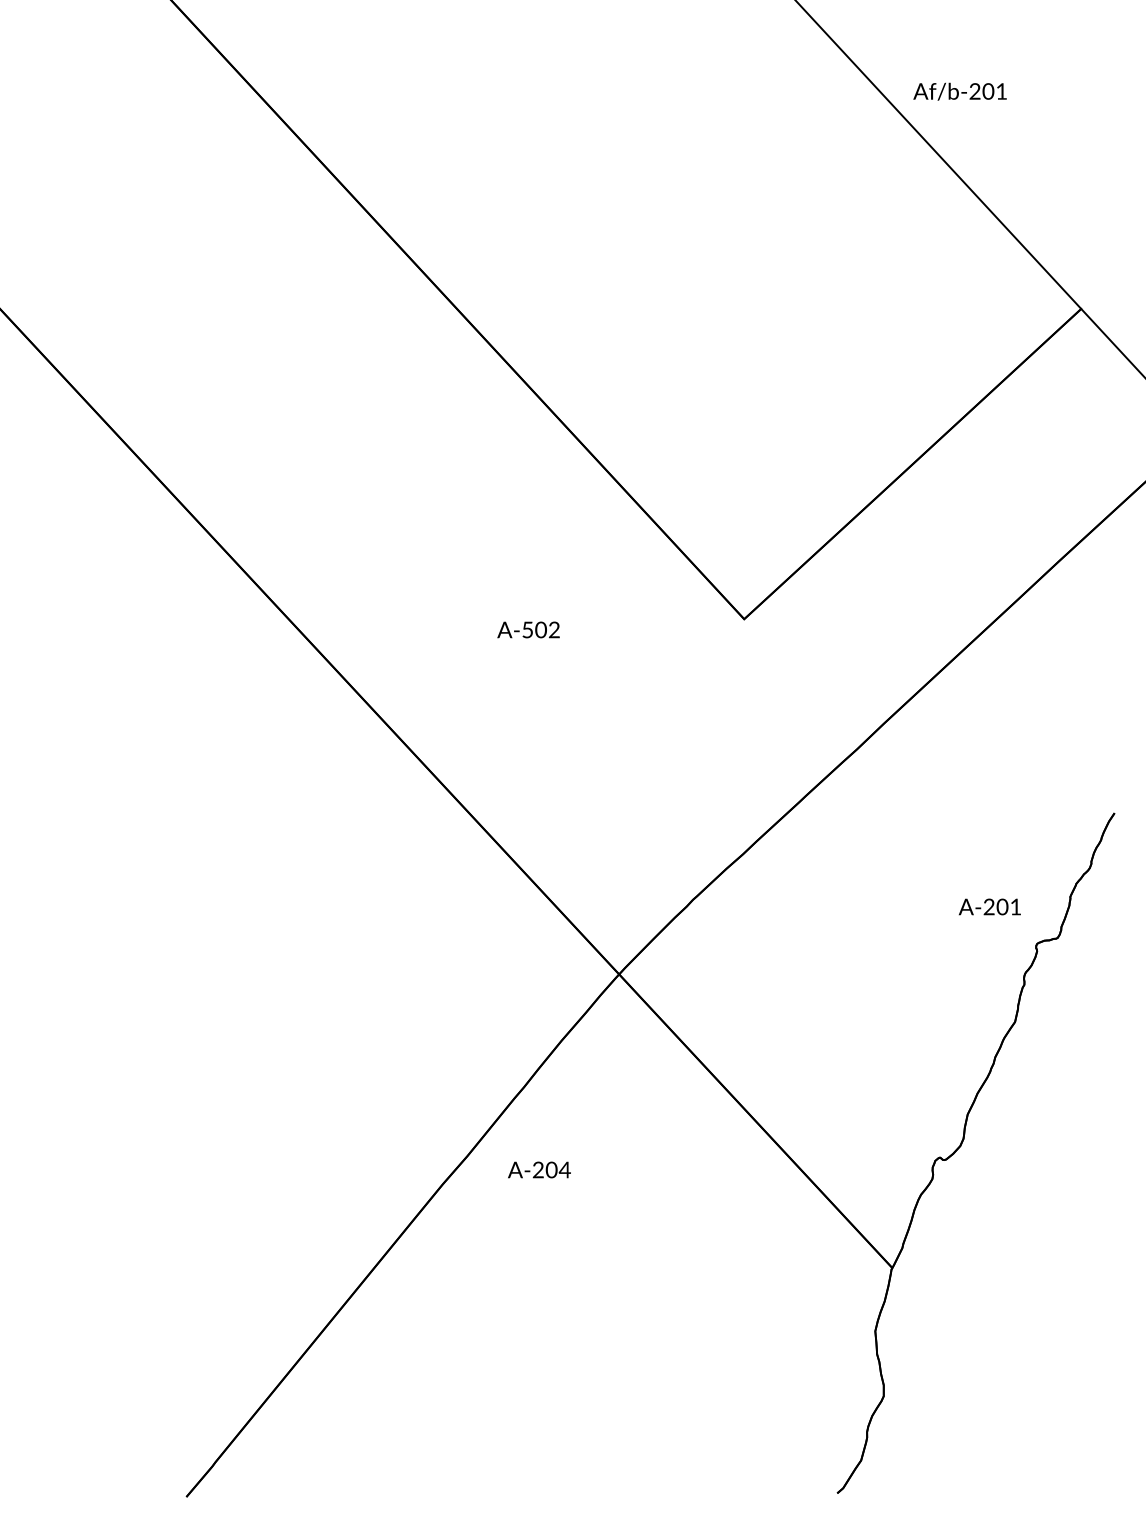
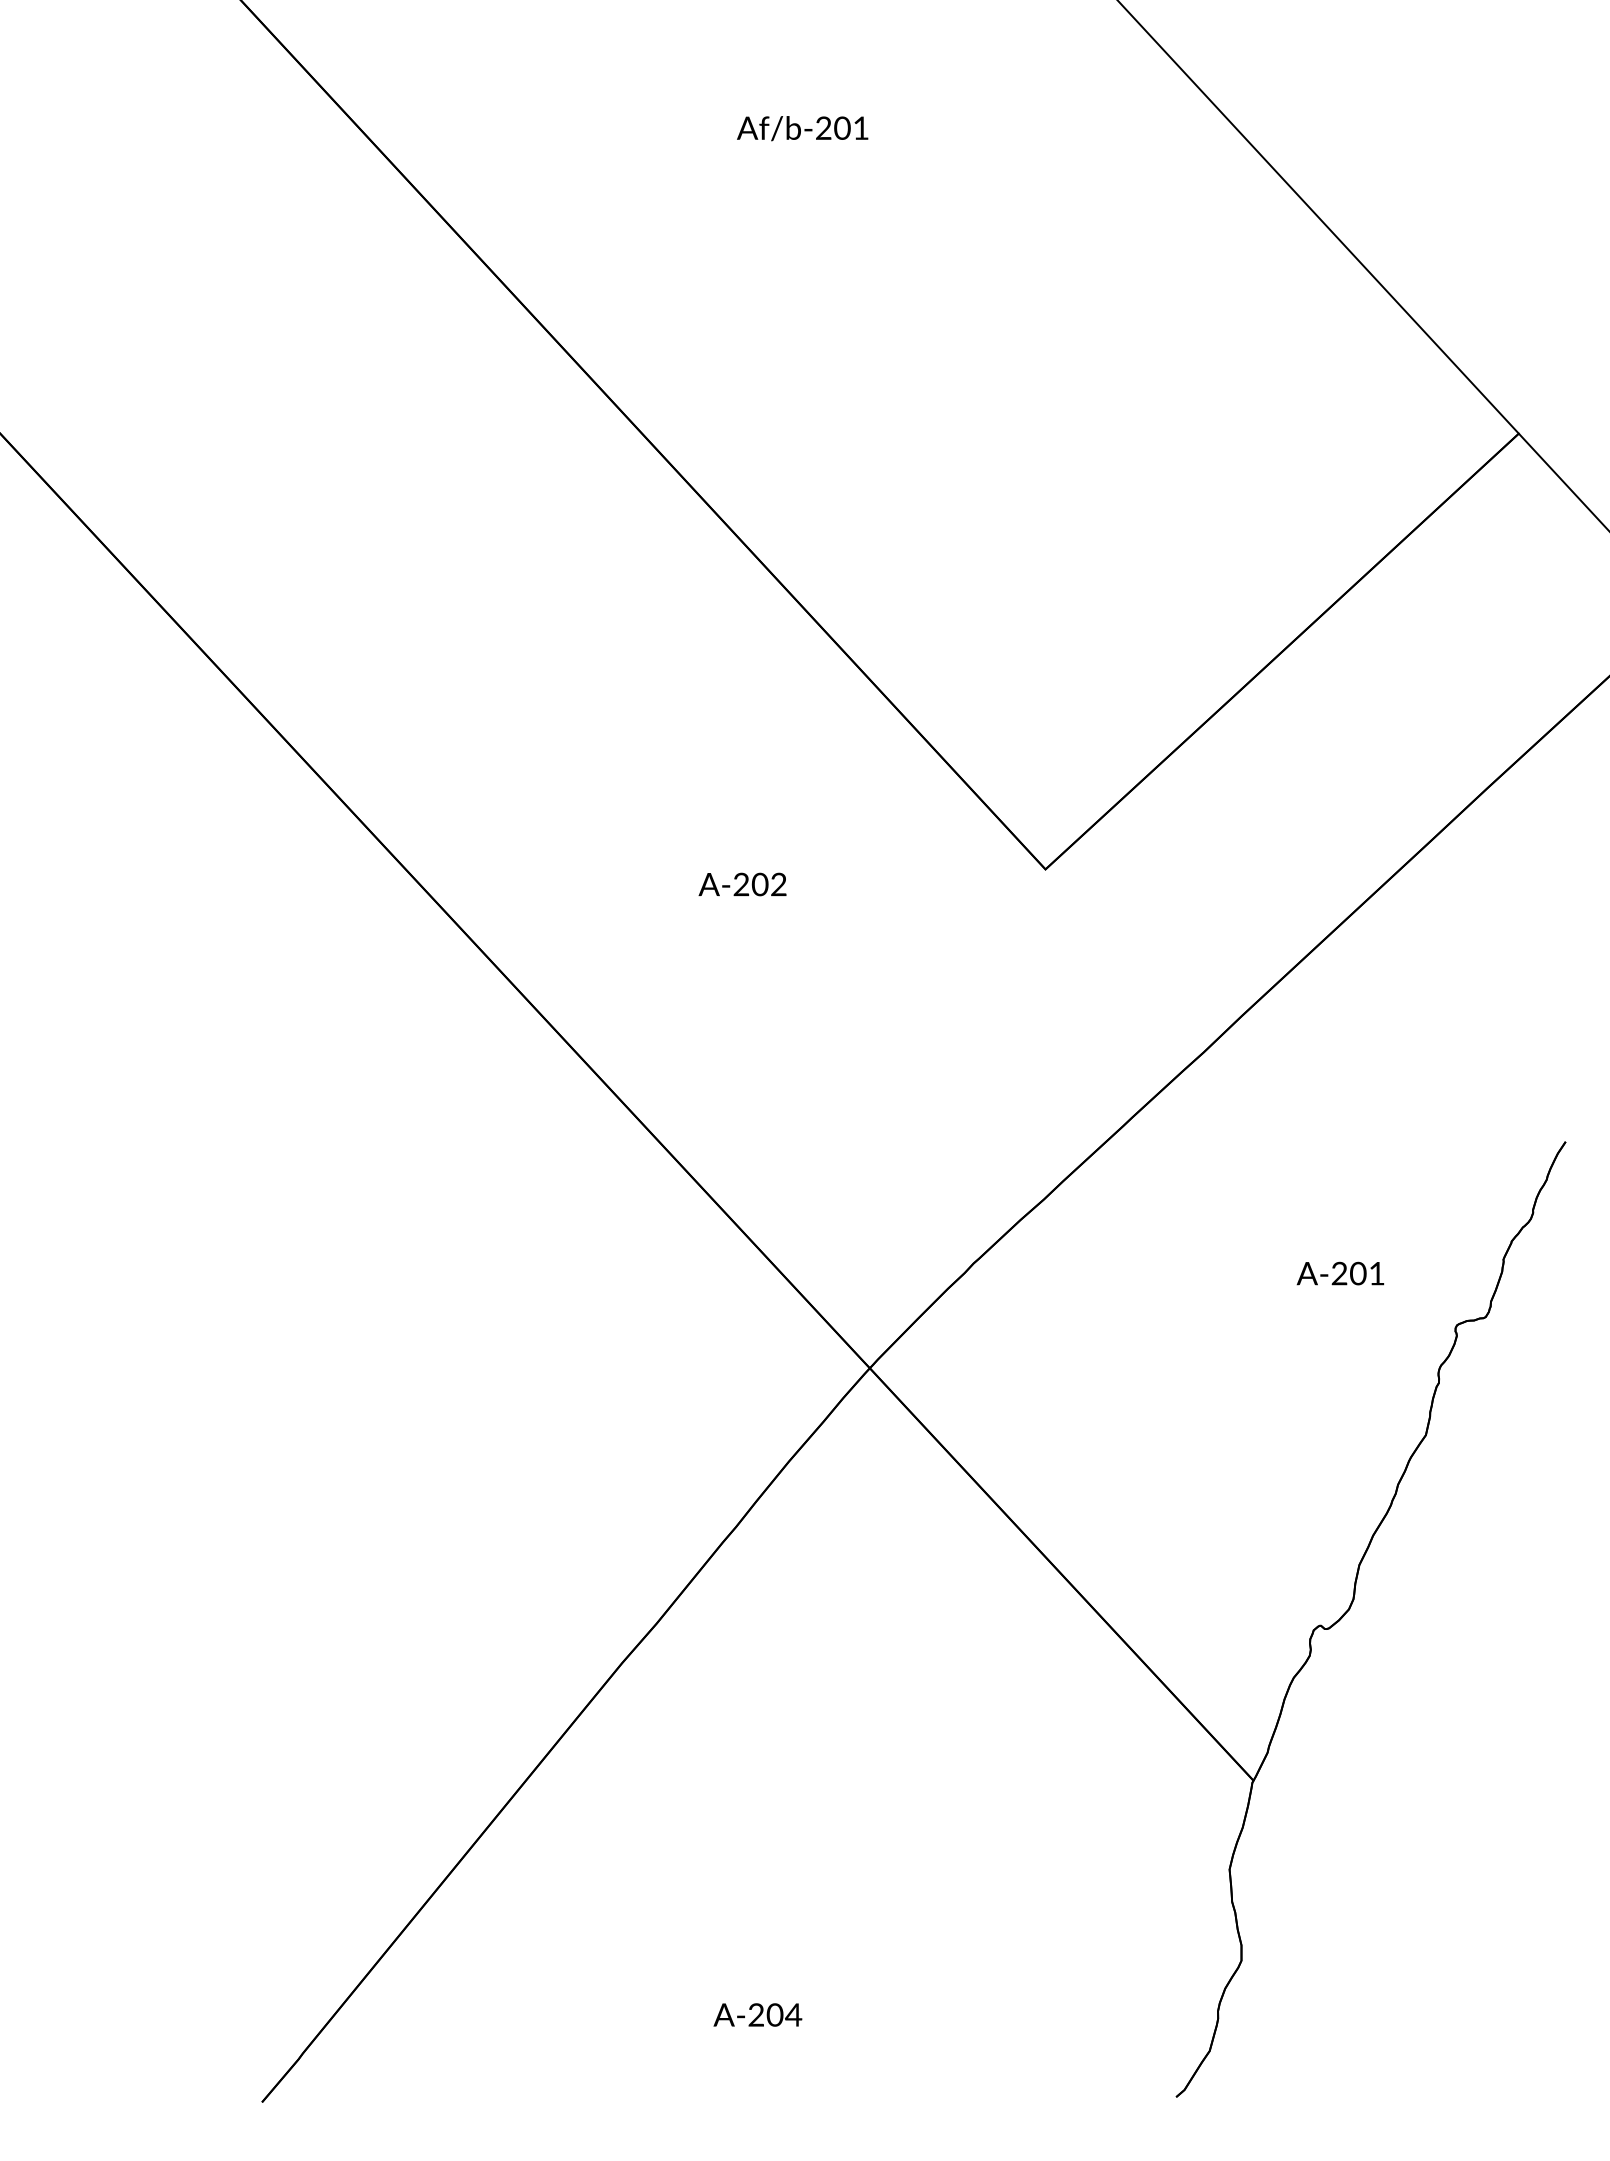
text: (959, 91) -> (802, 128), moved
text: (527, 629) -> (741, 884), A-502 -> A-202
text: (989, 906) -> (1340, 1273), moved
text: (539, 1169) -> (757, 2014), moved

